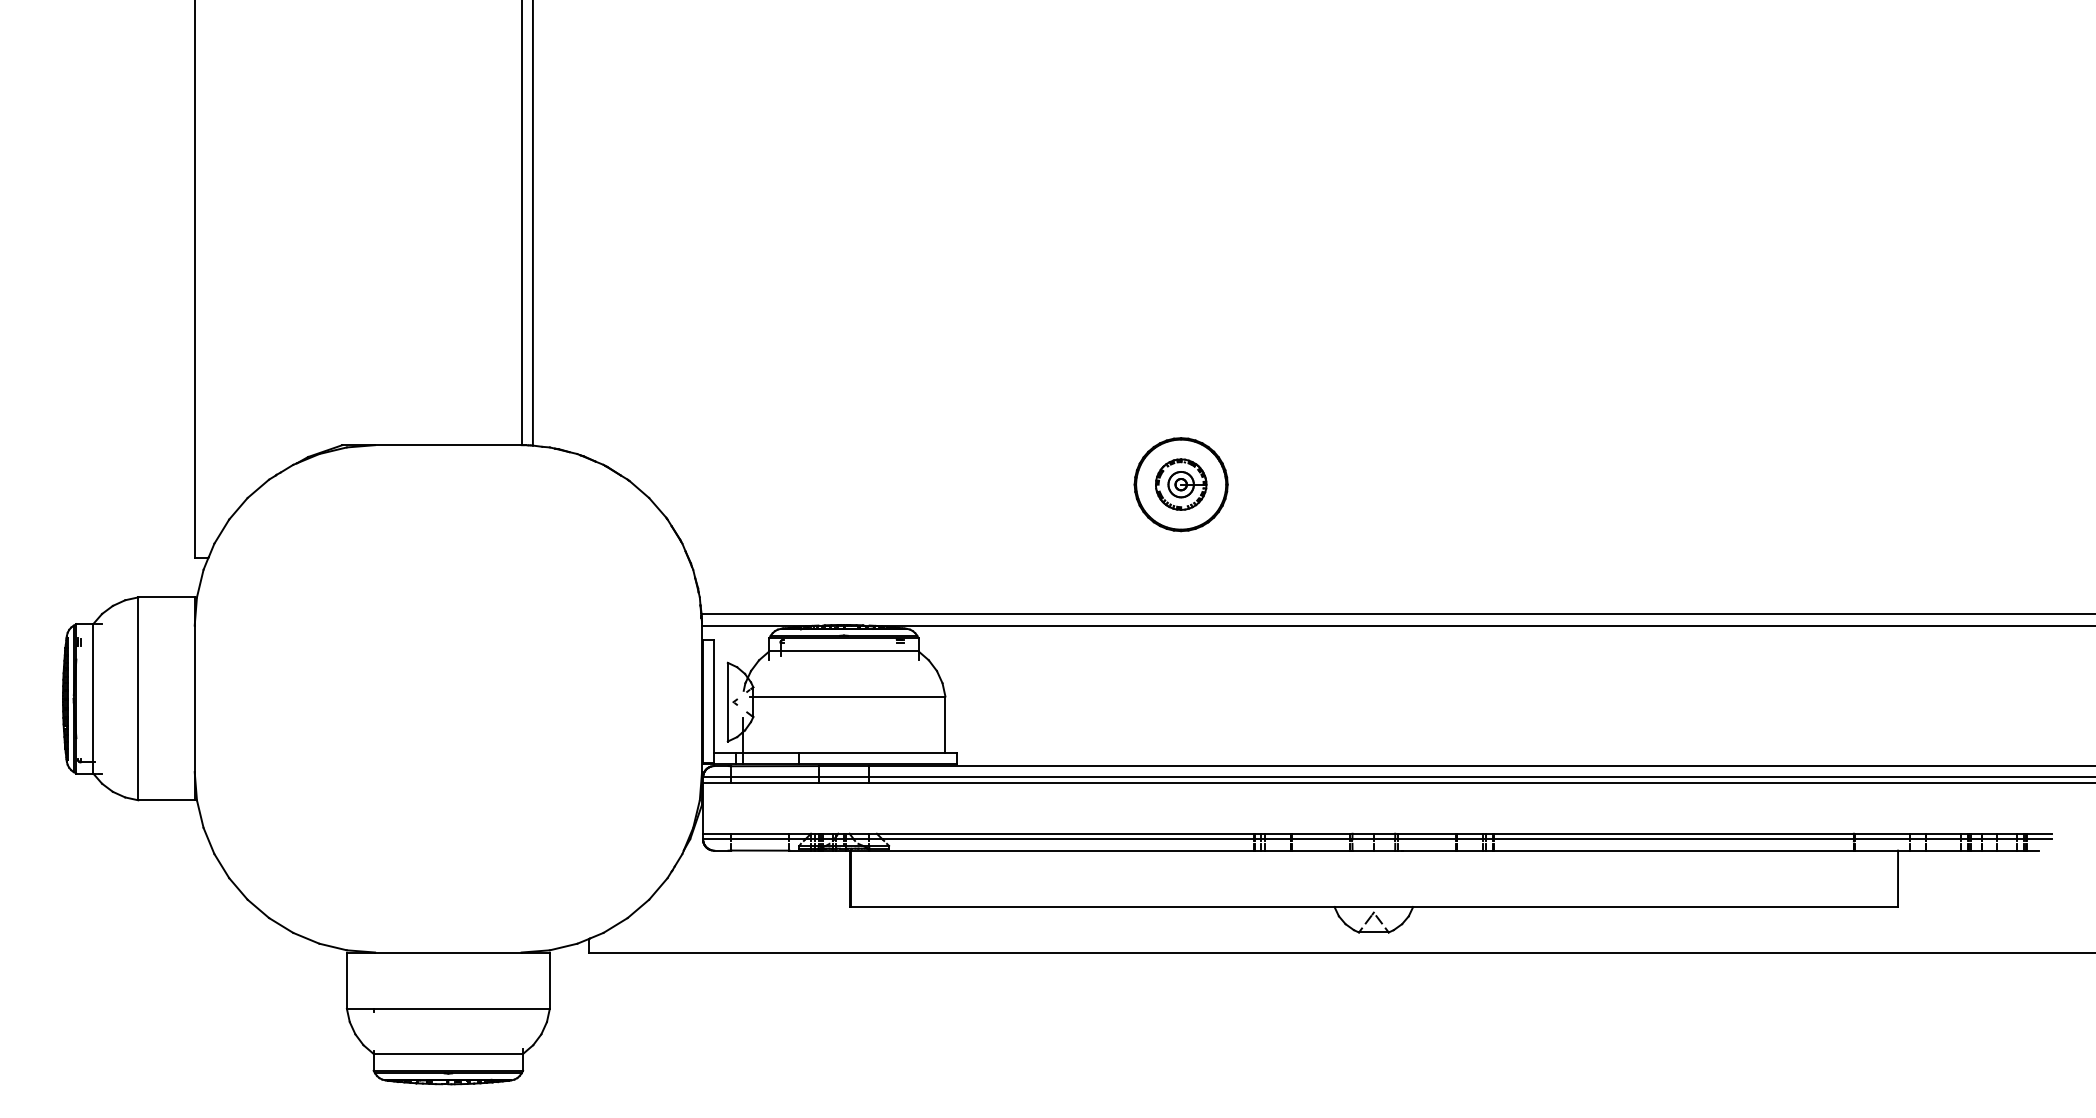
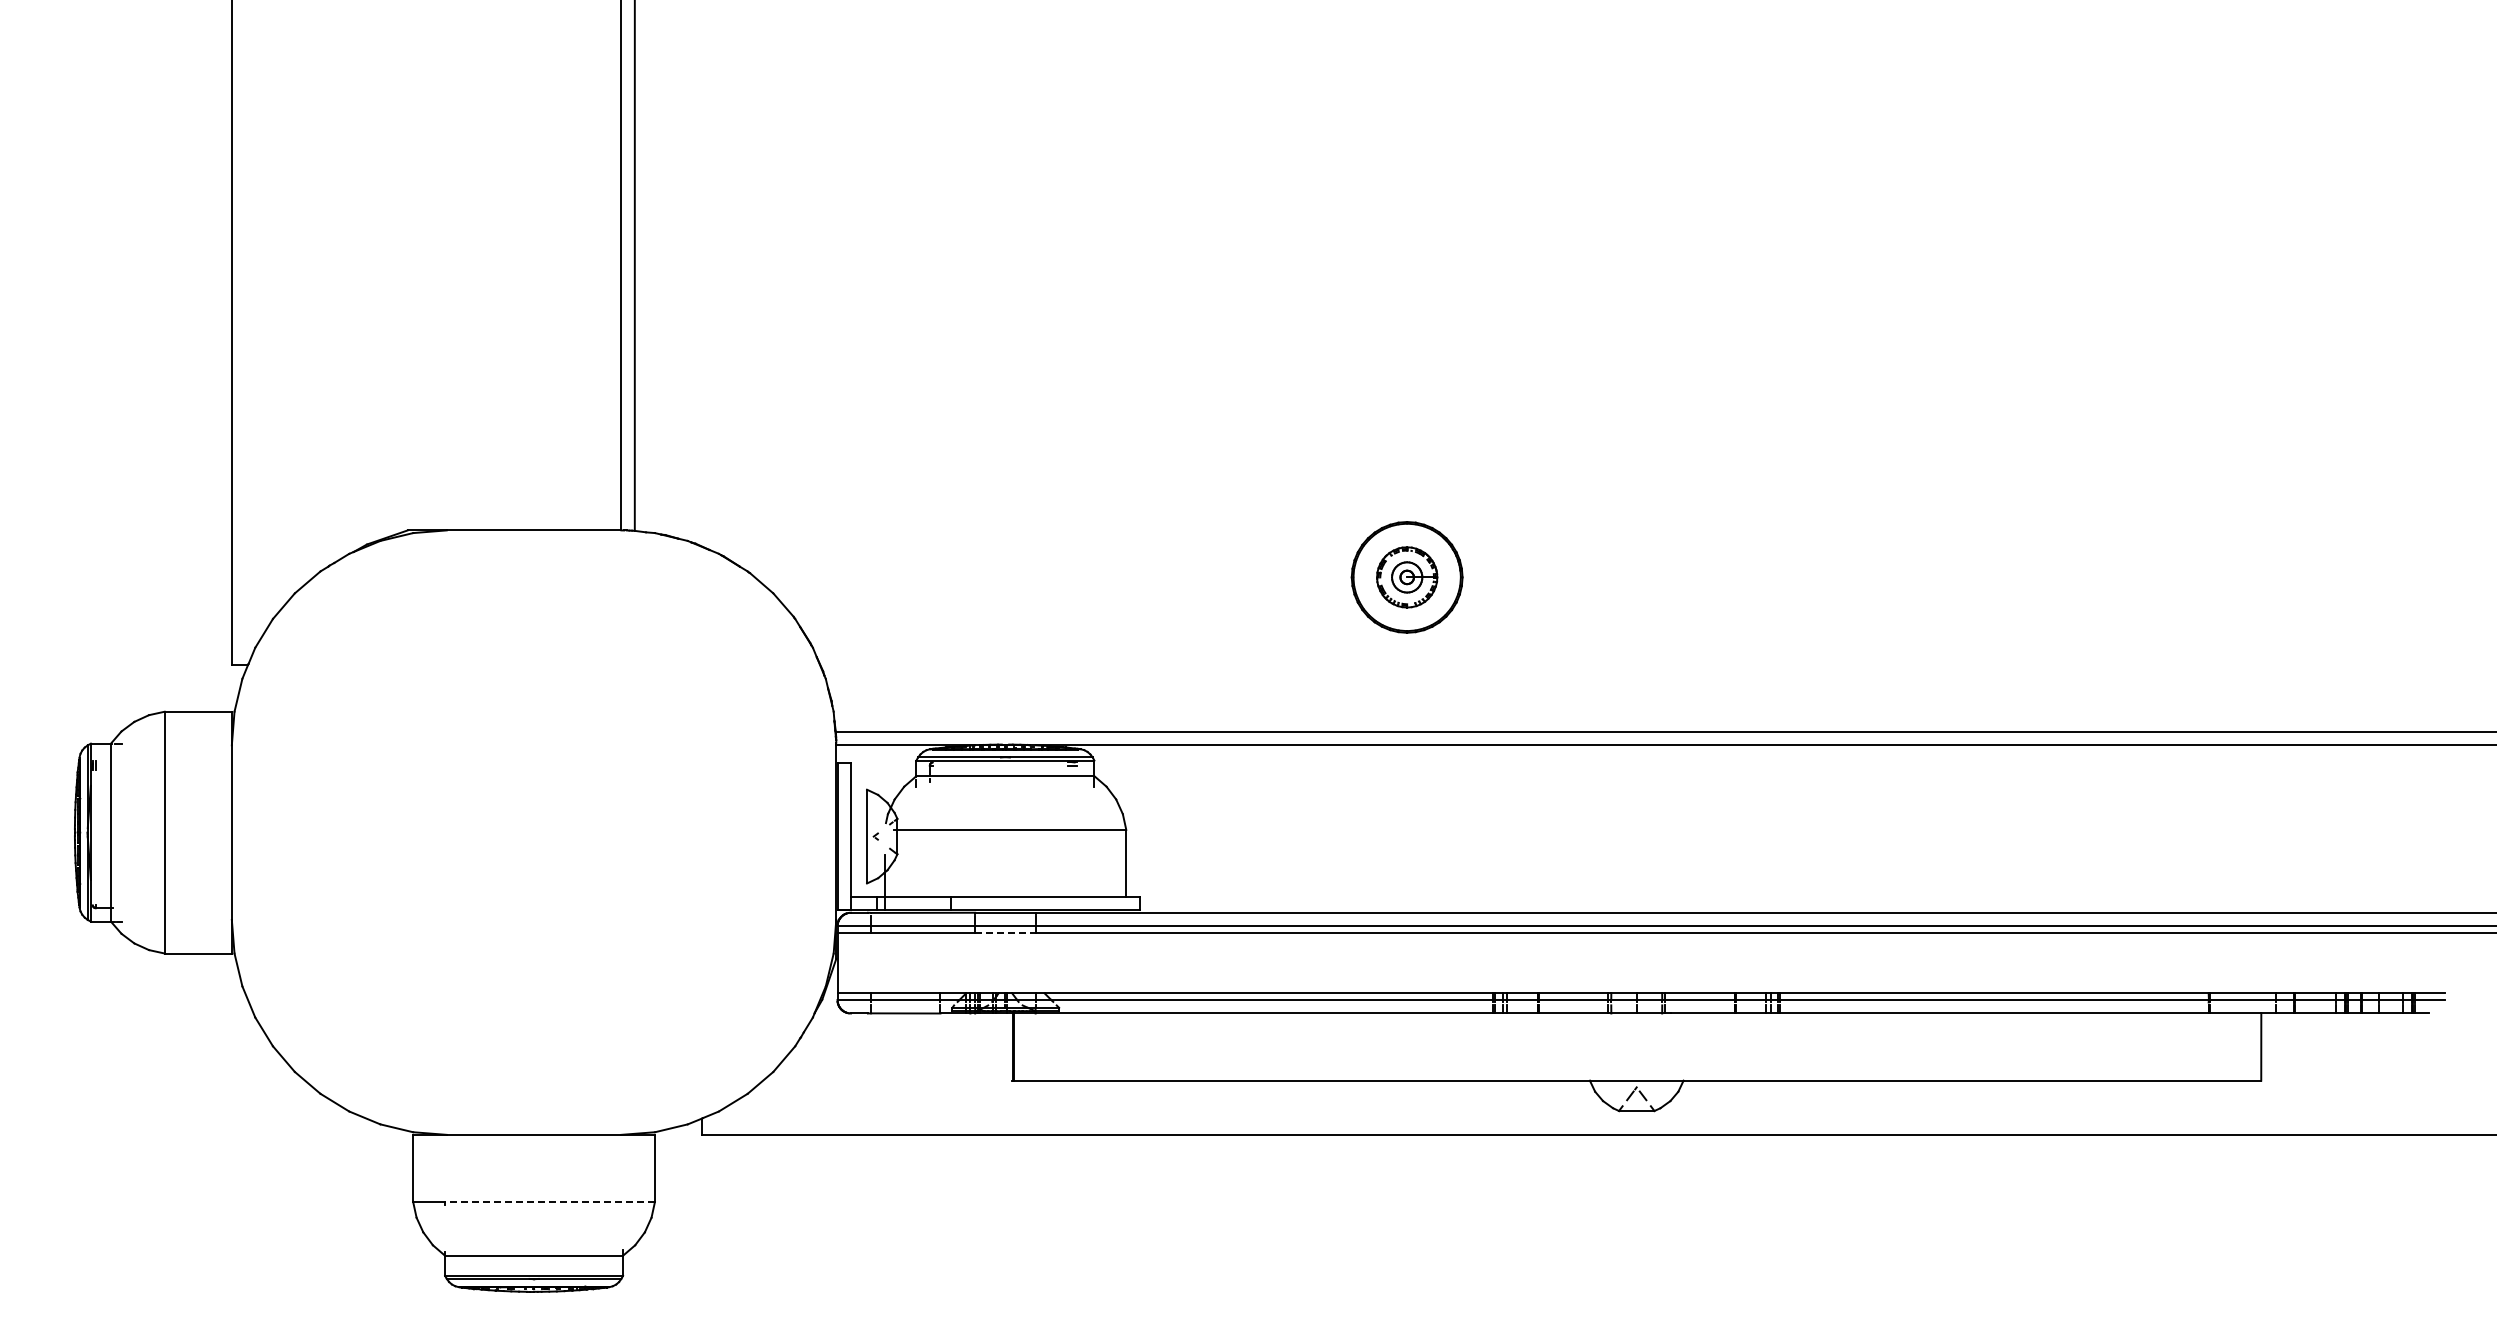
line: (844, 782) -> (1005, 932), solid -> dashed
line: (462, 1009) -> (550, 1202), solid -> dashed

